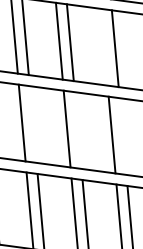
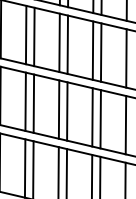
line: (103, 47) -> (92, 50), added
line: (32, 124) -> (33, 103), added
line: (78, 130) -> (67, 111), added
line: (122, 136) -> (100, 119), added

